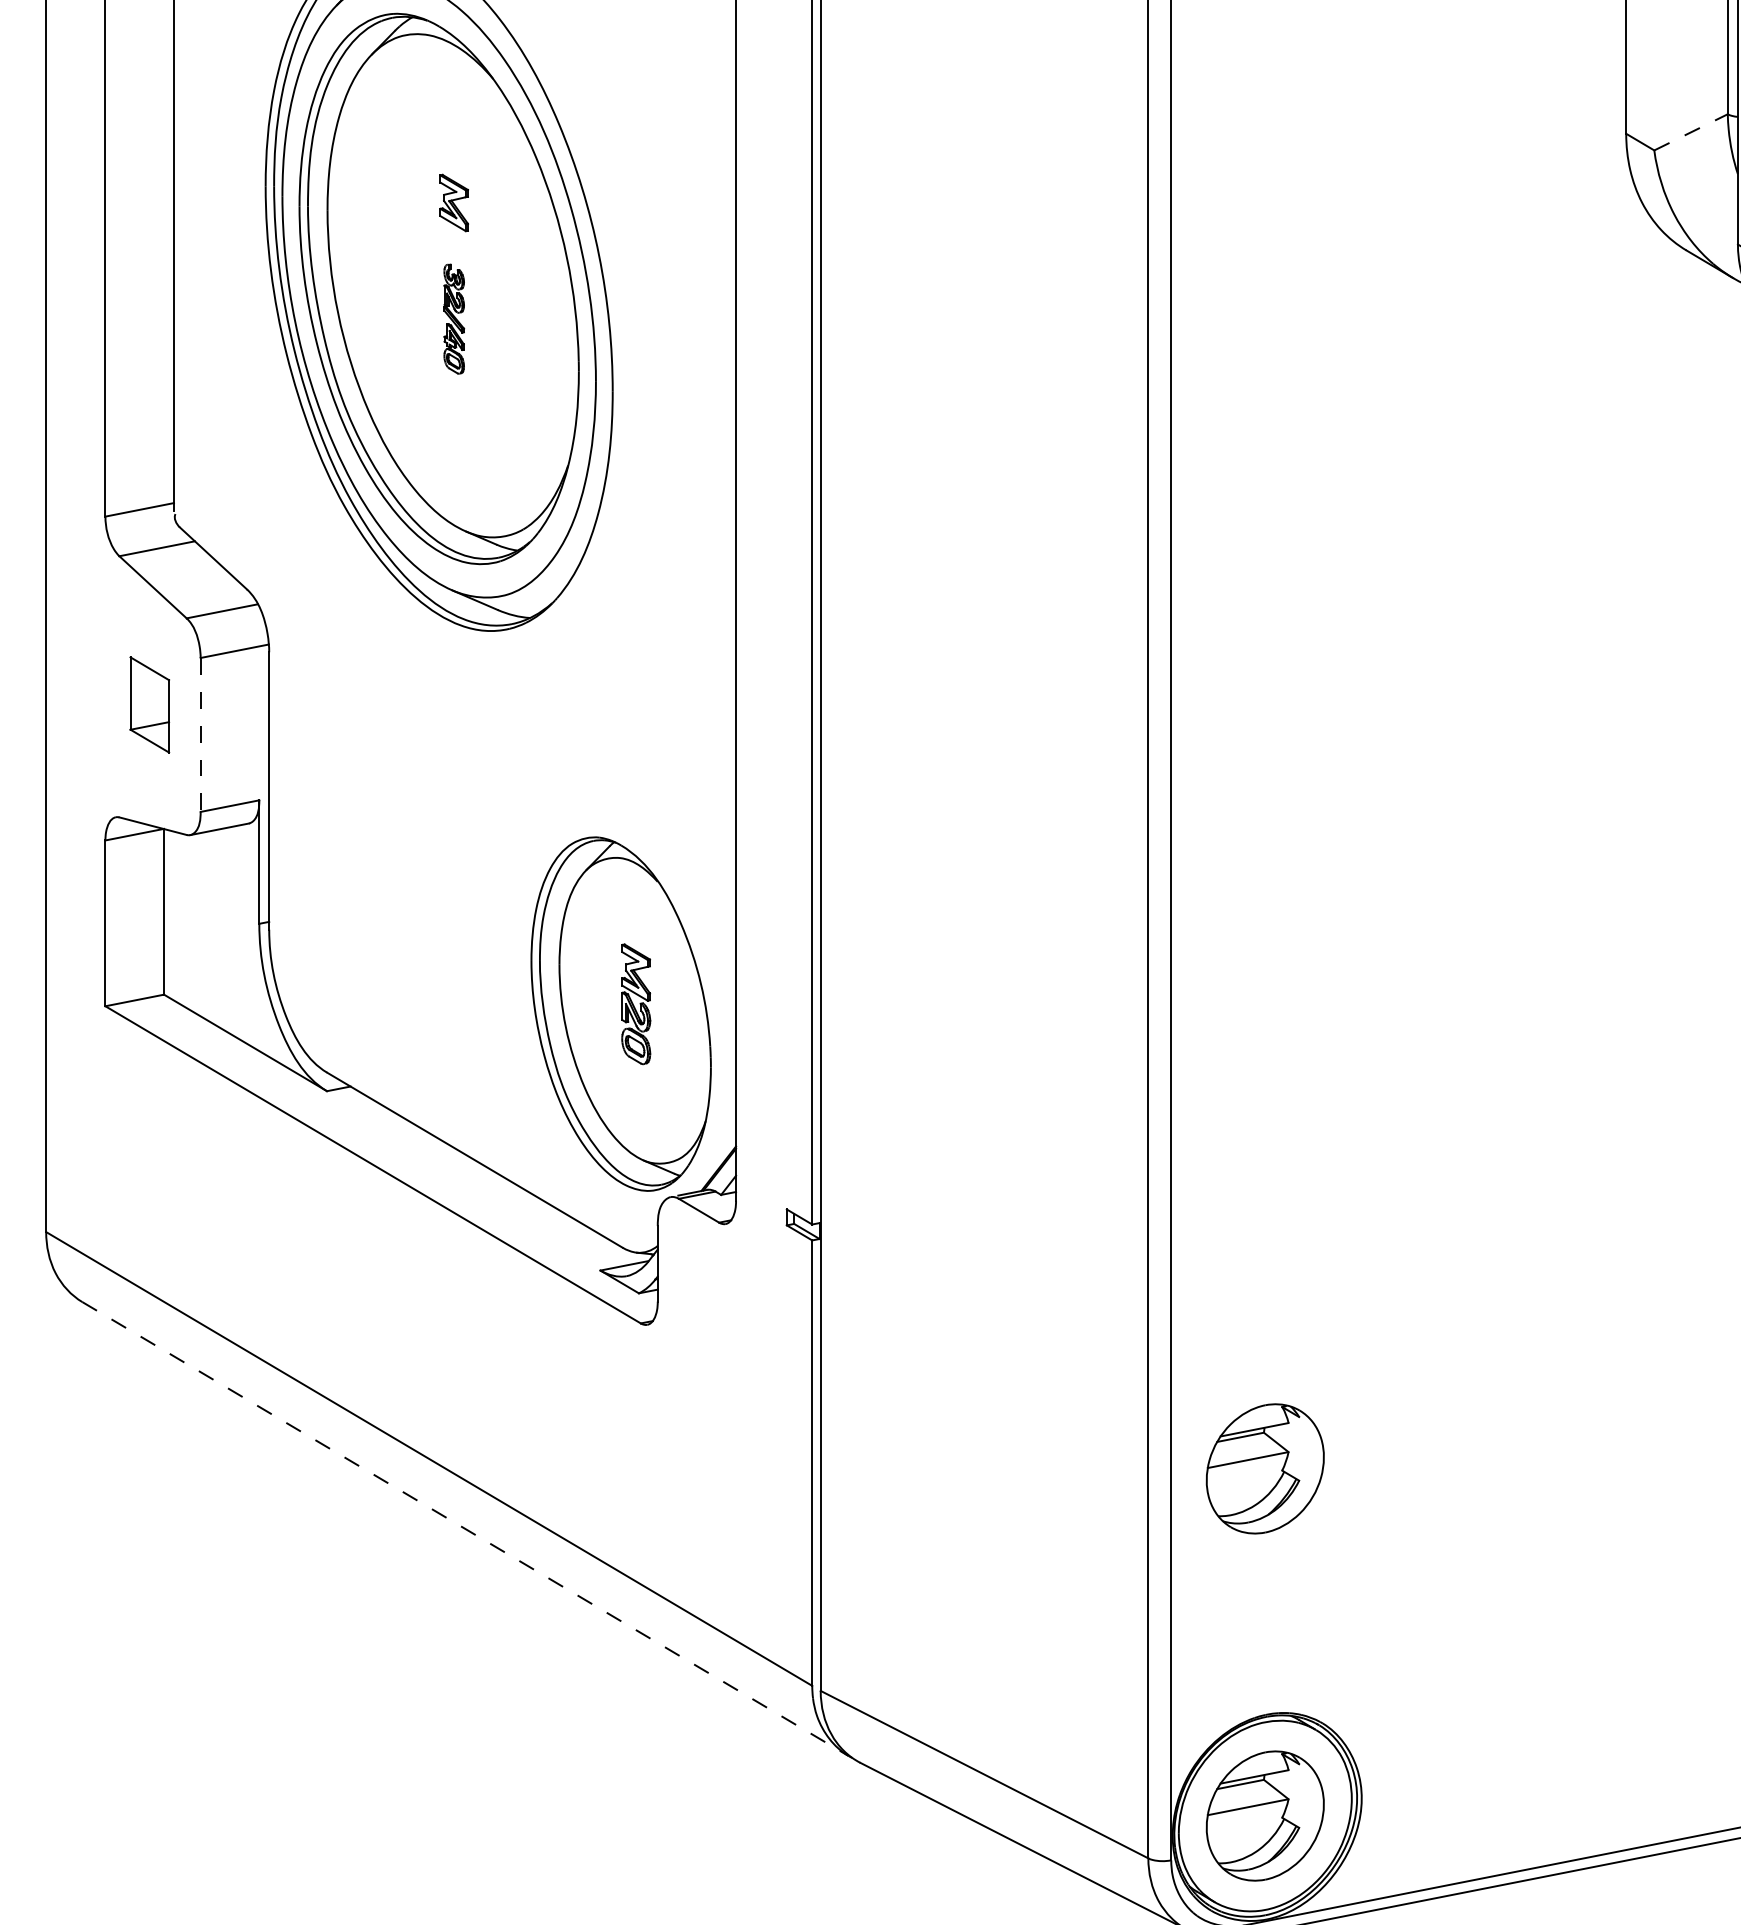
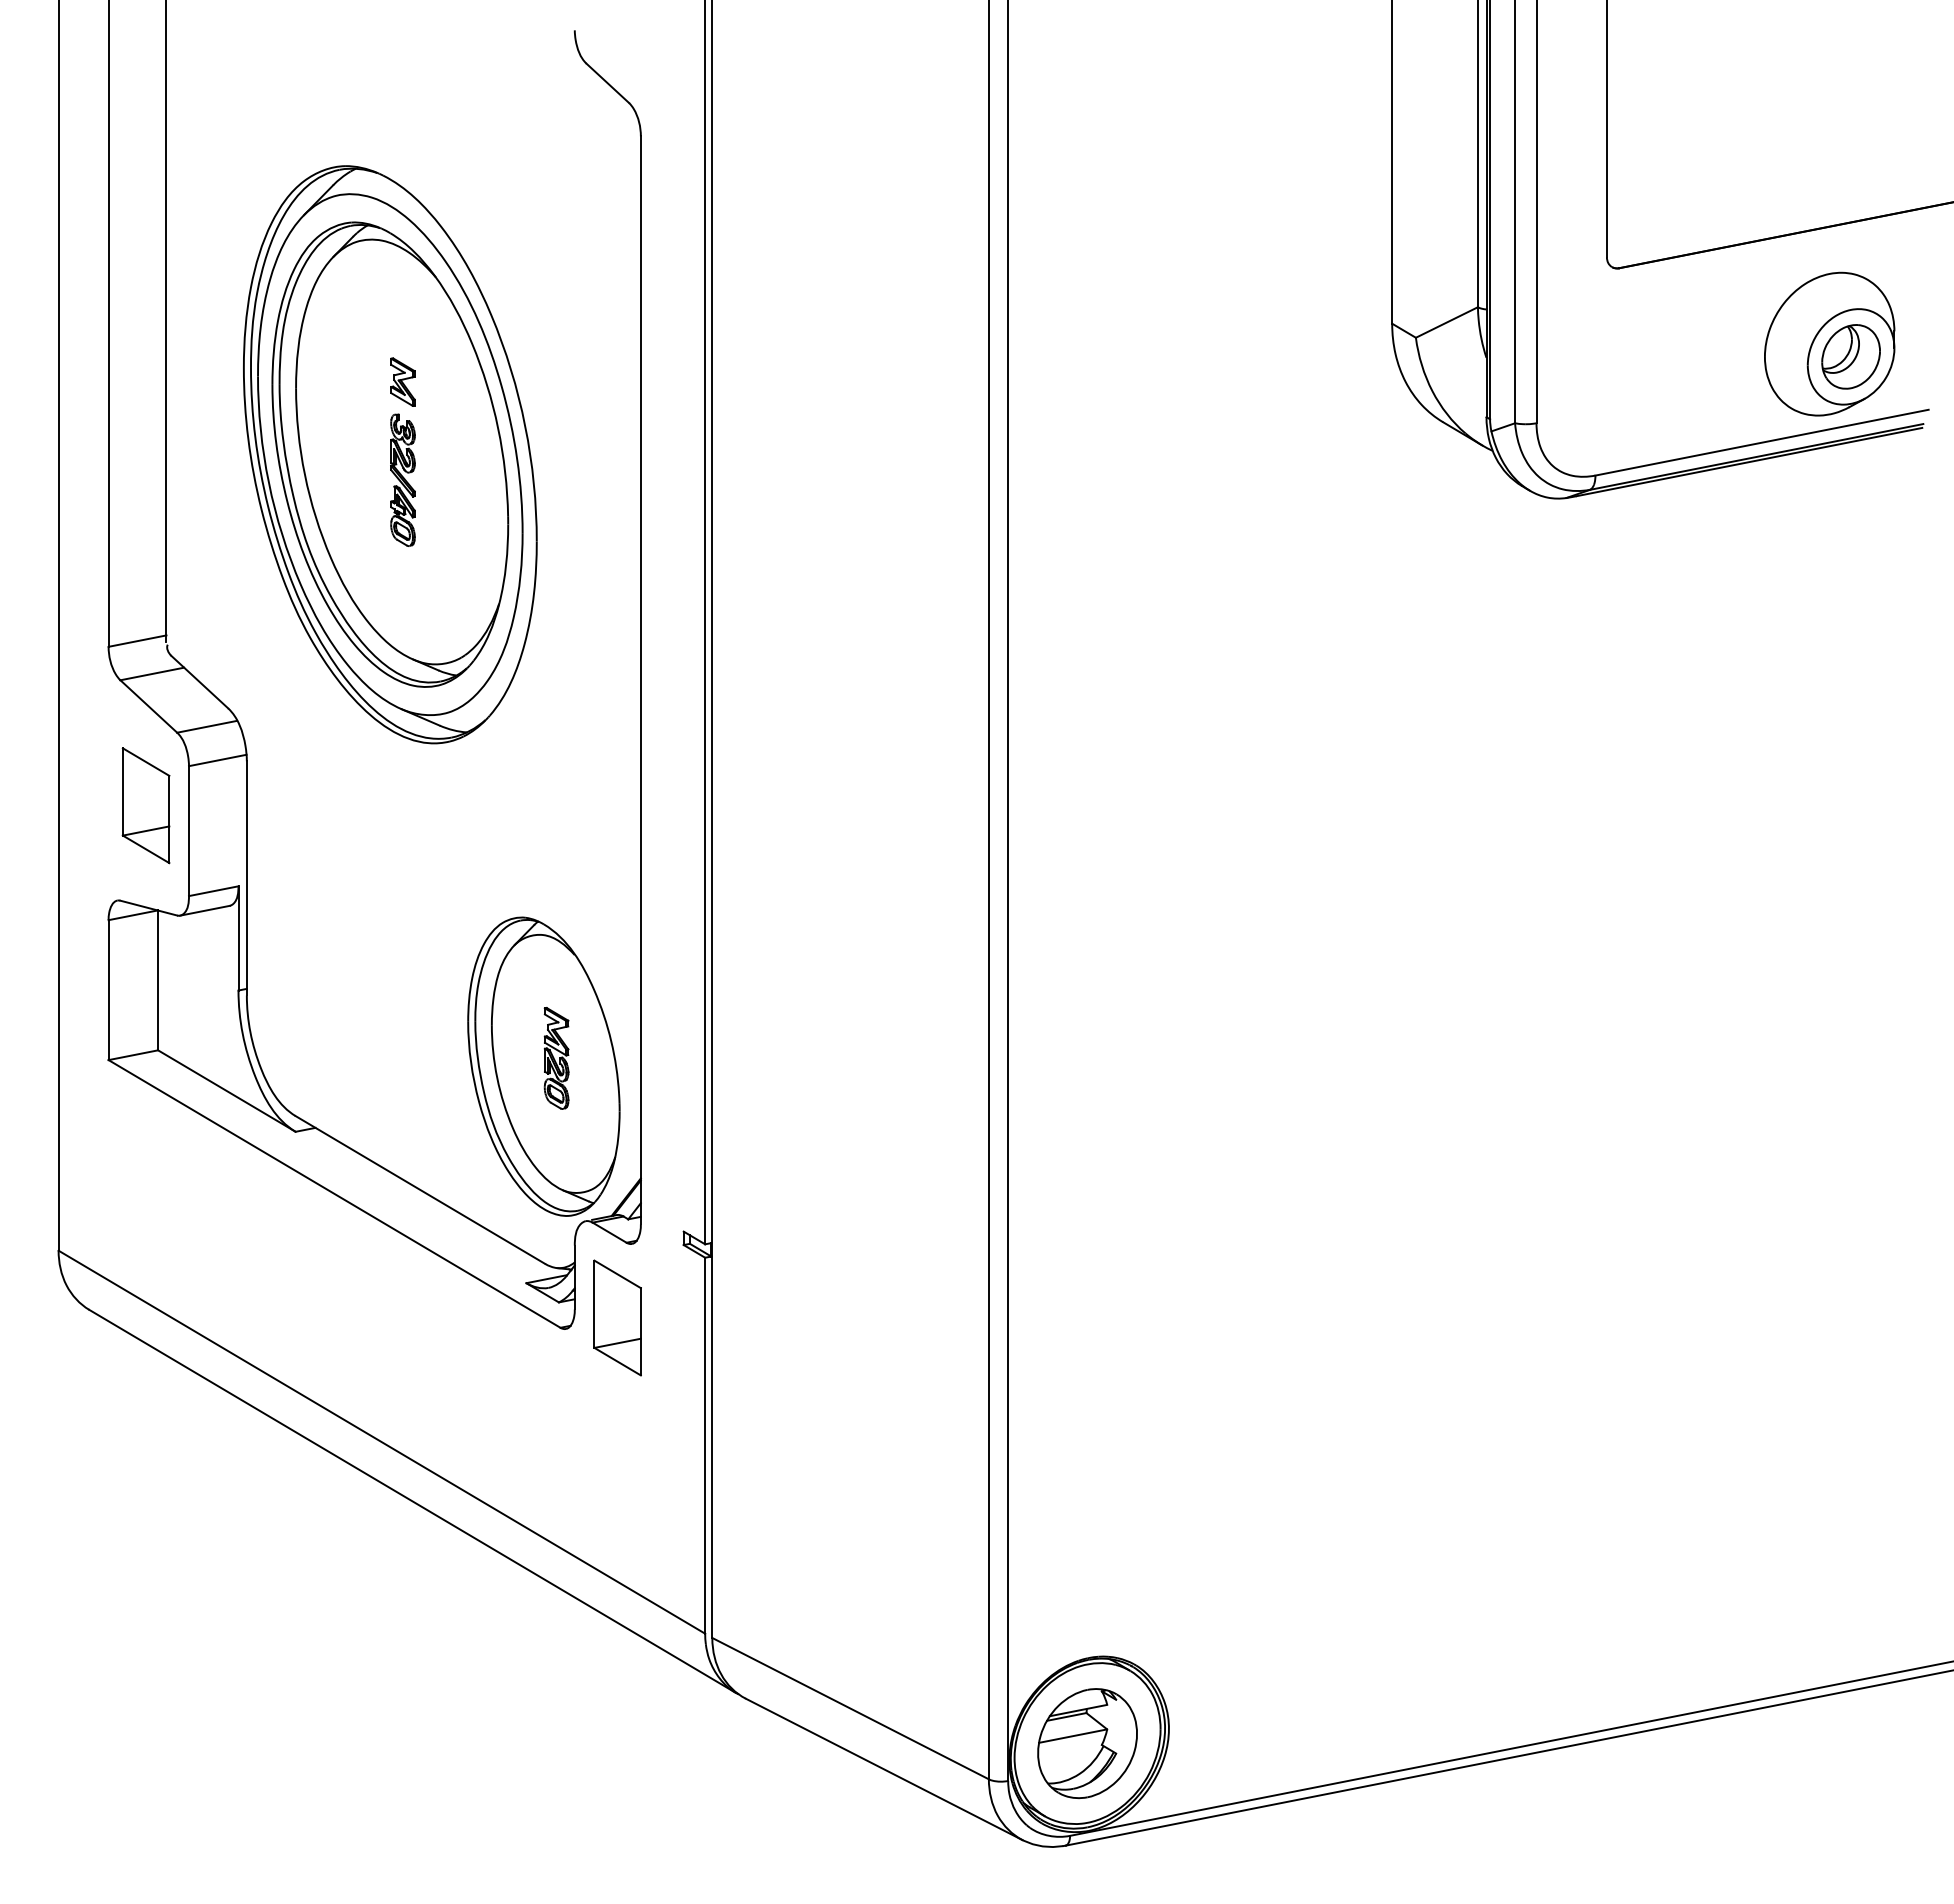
line: (1690, 132) -> (1446, 322), dashed -> solid
part: (453, 318) -> (402, 479), size x1.43
part: (149, 704) -> (145, 805), size x1.43
line: (201, 735) -> (189, 831), dashed -> solid
part: (708, 1311) -> (617, 1317), added
part: (1265, 1468) -> (1087, 1450), removed
line: (465, 1529) -> (412, 1501), dashed -> solid

